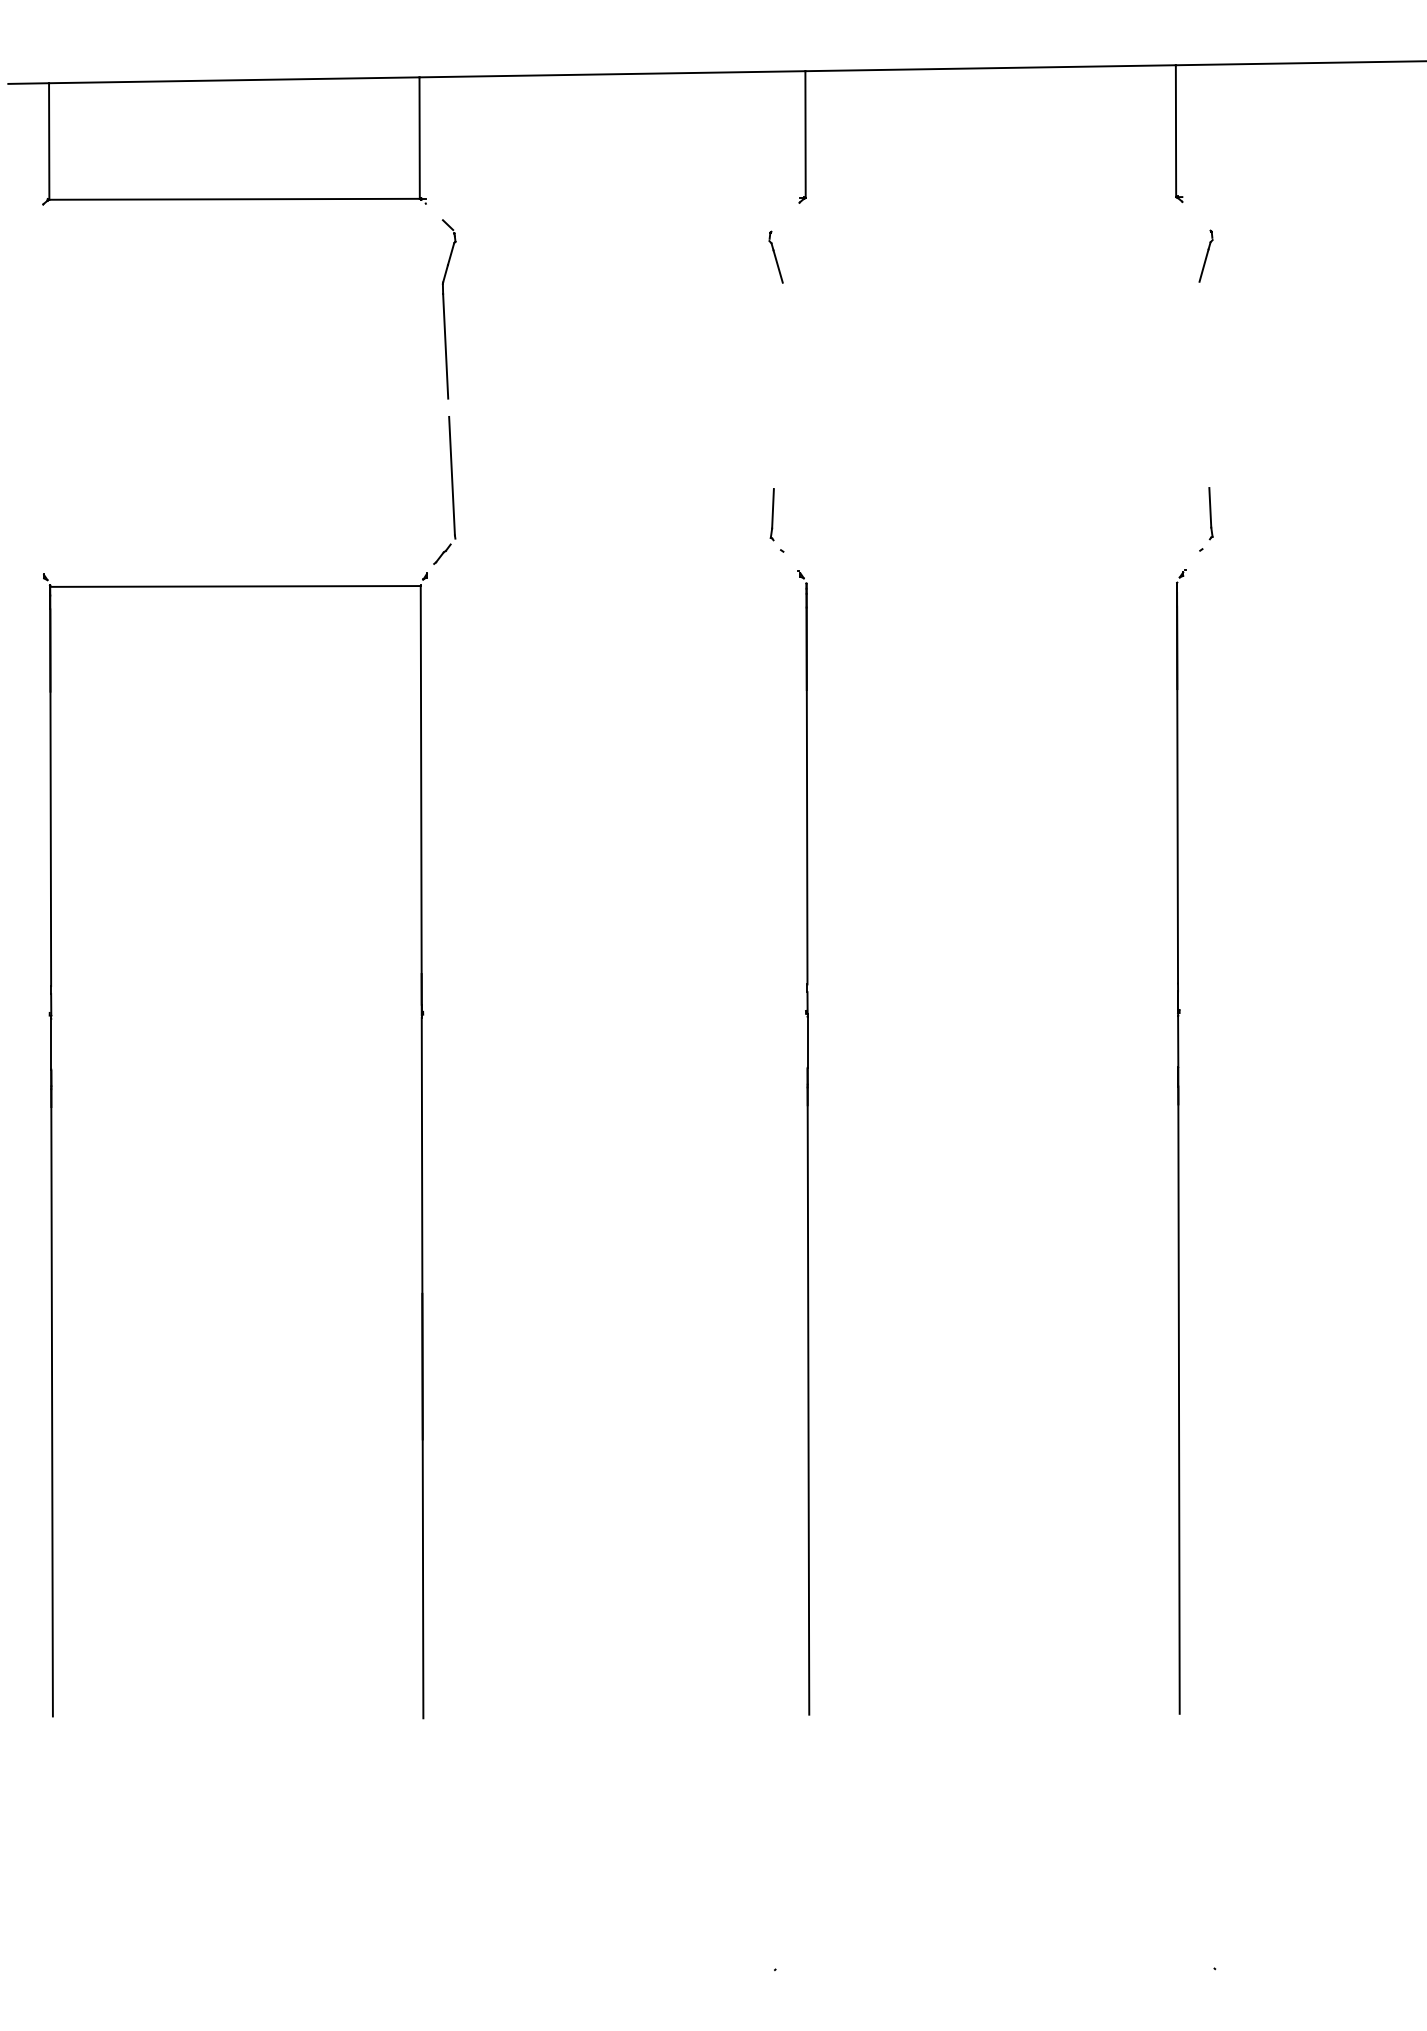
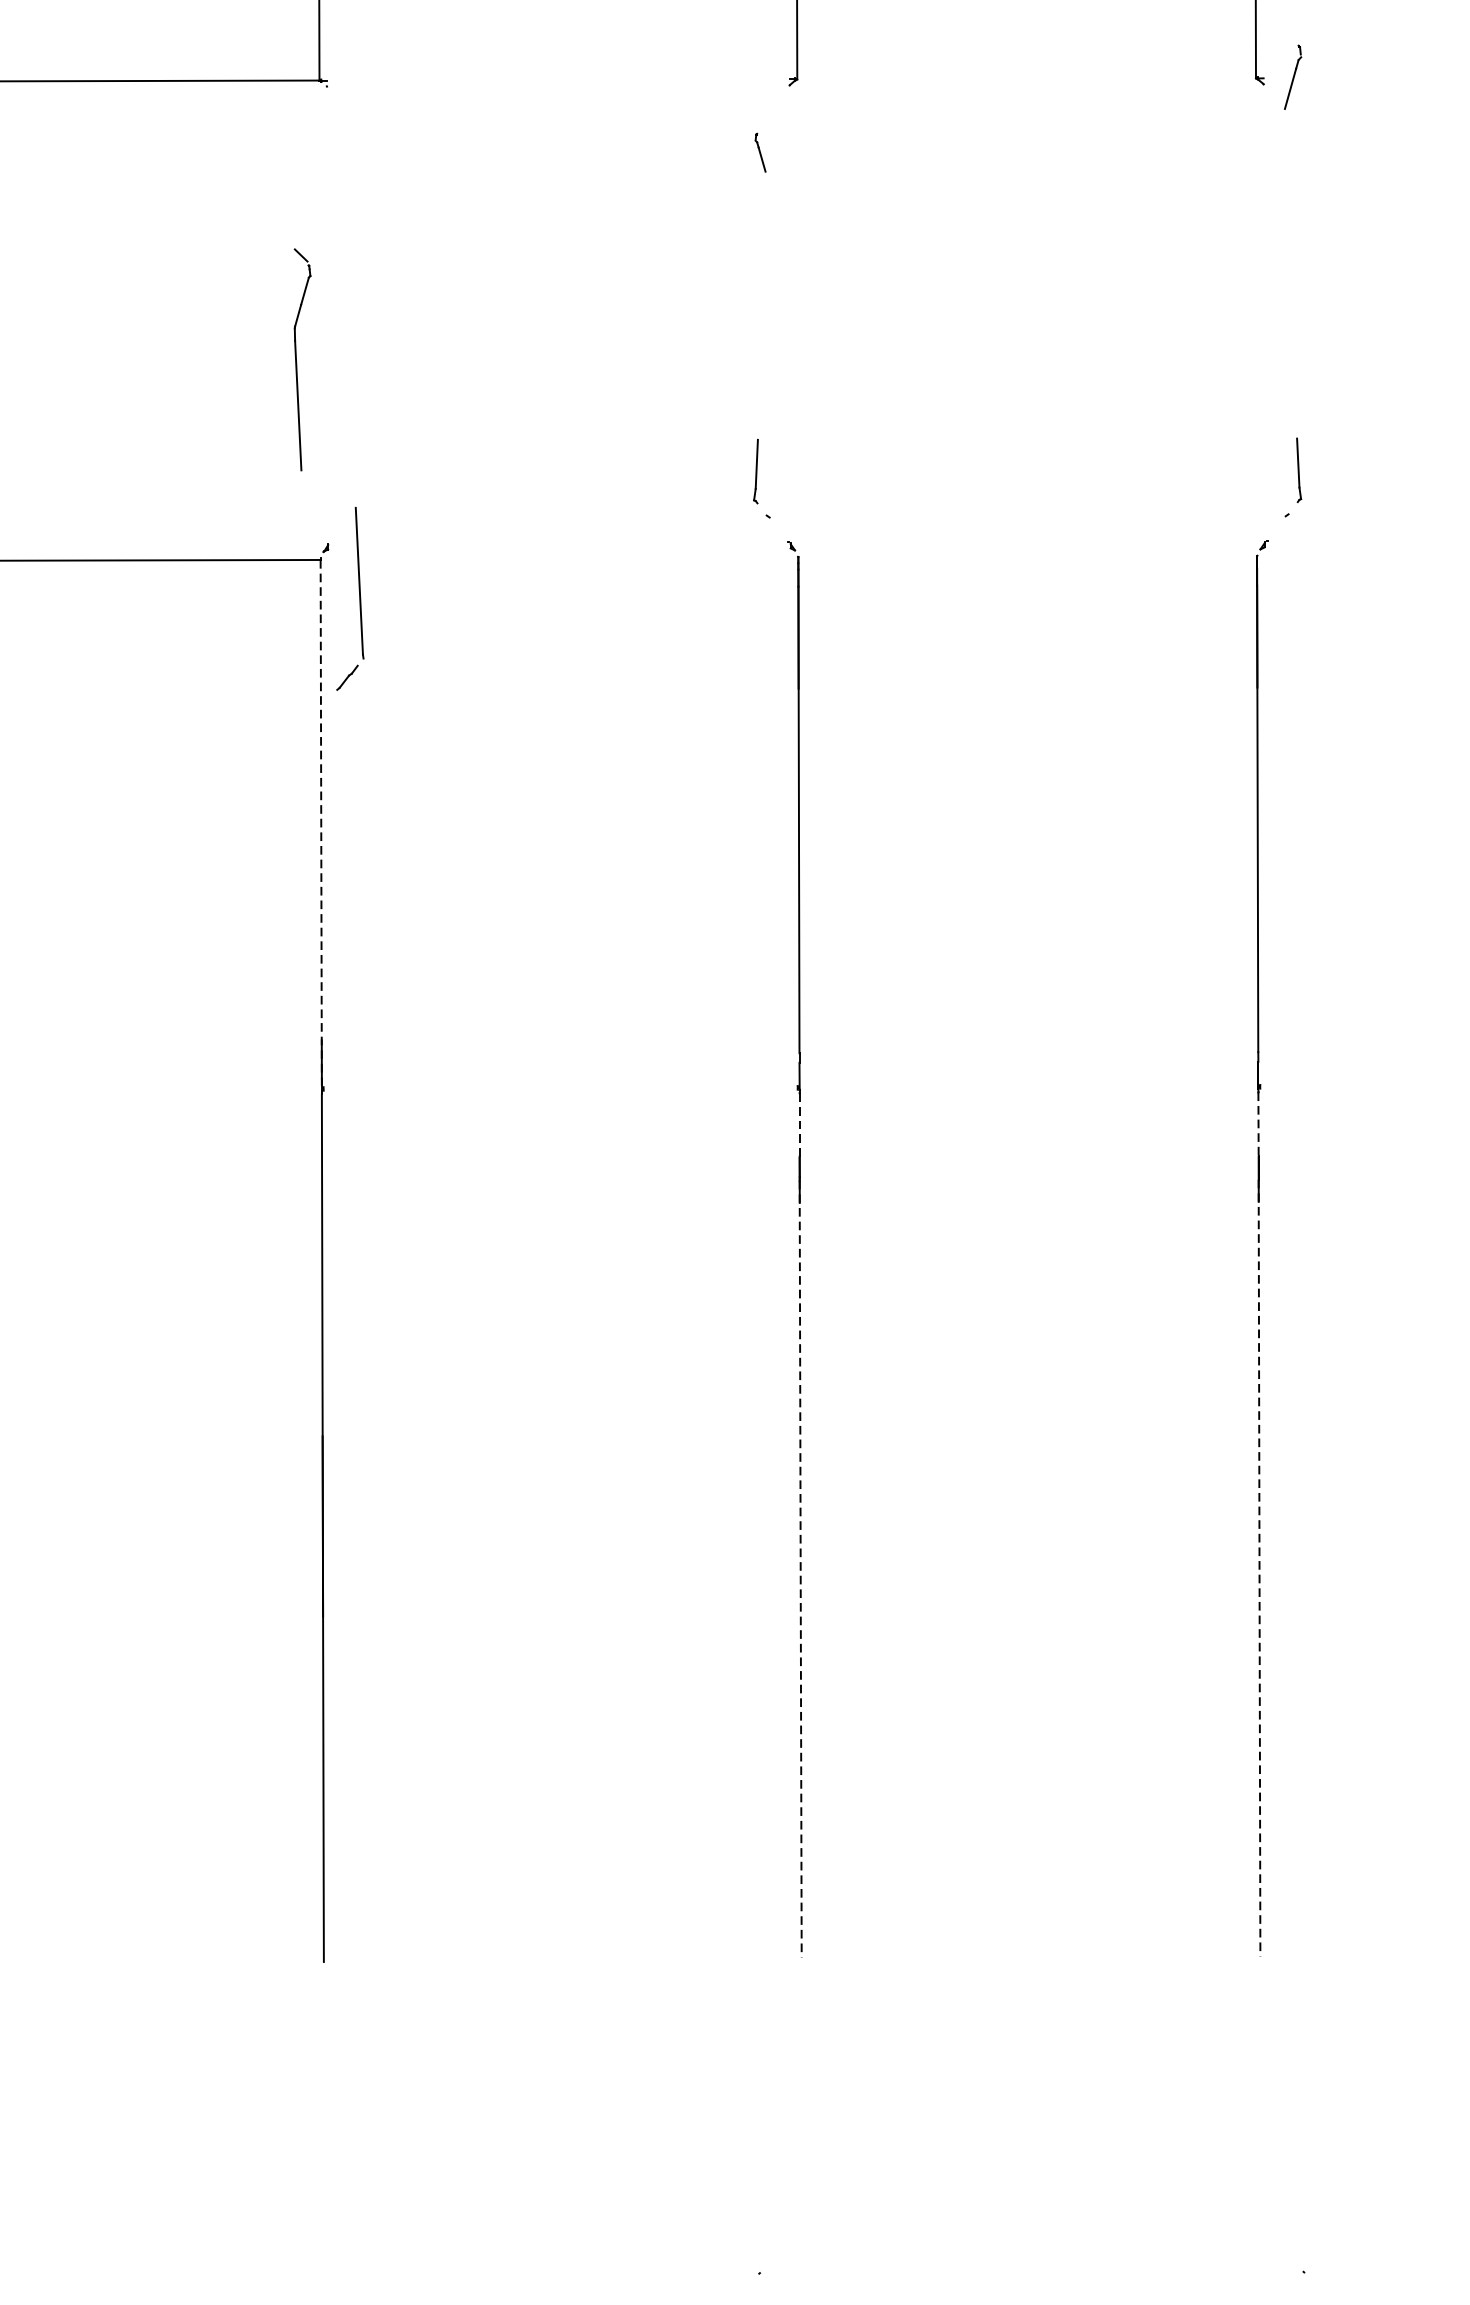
part: (1205, 255) -> (1292, 76), moved
part: (775, 256) -> (759, 151), size x0.6
part: (448, 309) -> (301, 359), moved
part: (451, 490) -> (358, 598), moved
line: (421, 800) -> (321, 825), solid -> dashed
line: (807, 1041) -> (799, 1123), solid -> dashed
line: (1178, 1041) -> (1258, 1123), solid -> dashed
line: (1179, 1400) -> (1260, 1568), solid -> dashed
line: (808, 1401) -> (800, 1569), solid -> dashed

